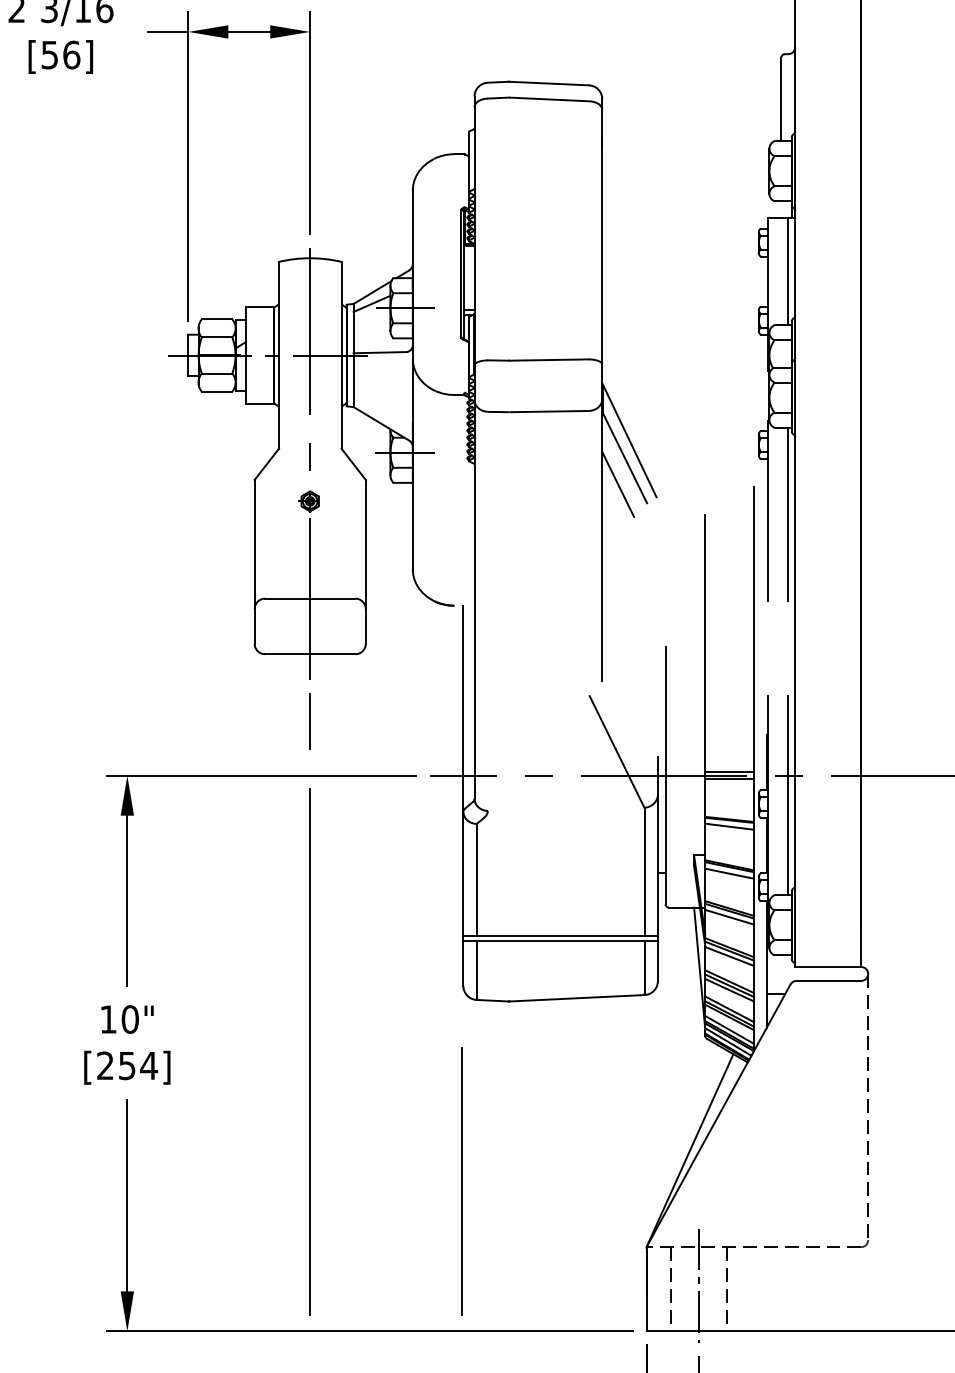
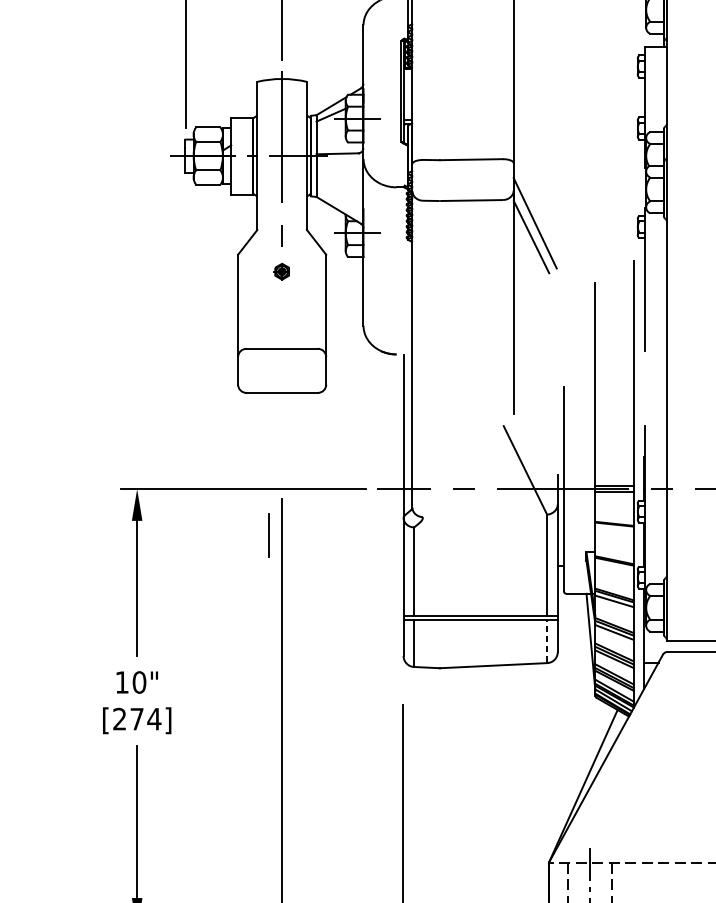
line: (788, 271) -> (661, 89), removed
line: (618, 484) -> (526, 258), removed
line: (788, 514) -> (661, 282), removed
line: (310, 598) -> (282, 348), removed
line: (309, 721) -> (268, 535), moved
line: (788, 795) -> (661, 504), removed
line: (729, 826) -> (614, 529), removed
line: (729, 873) -> (614, 566), removed
line: (644, 966) -> (547, 640), solid -> dashed
text: (127, 1066) -> (137, 719), [254] -> [274]

